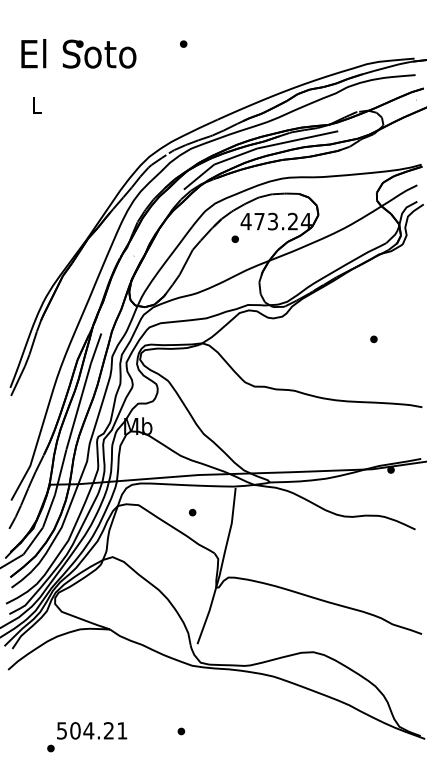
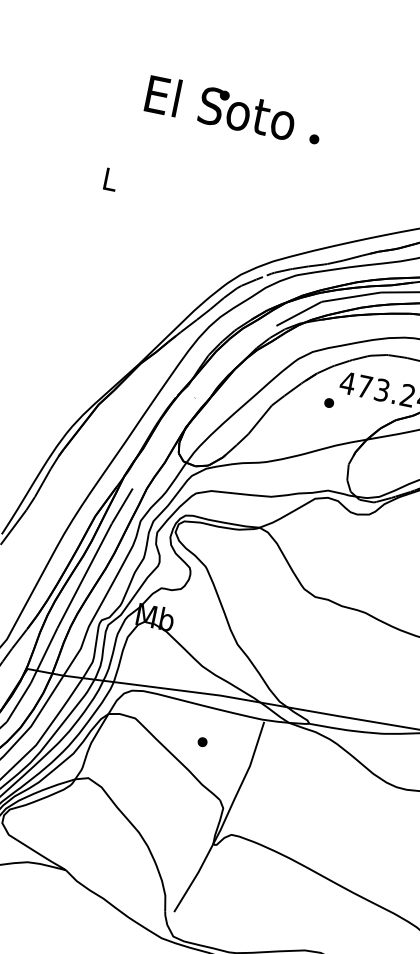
text: (78, 53) -> (220, 107), moved

